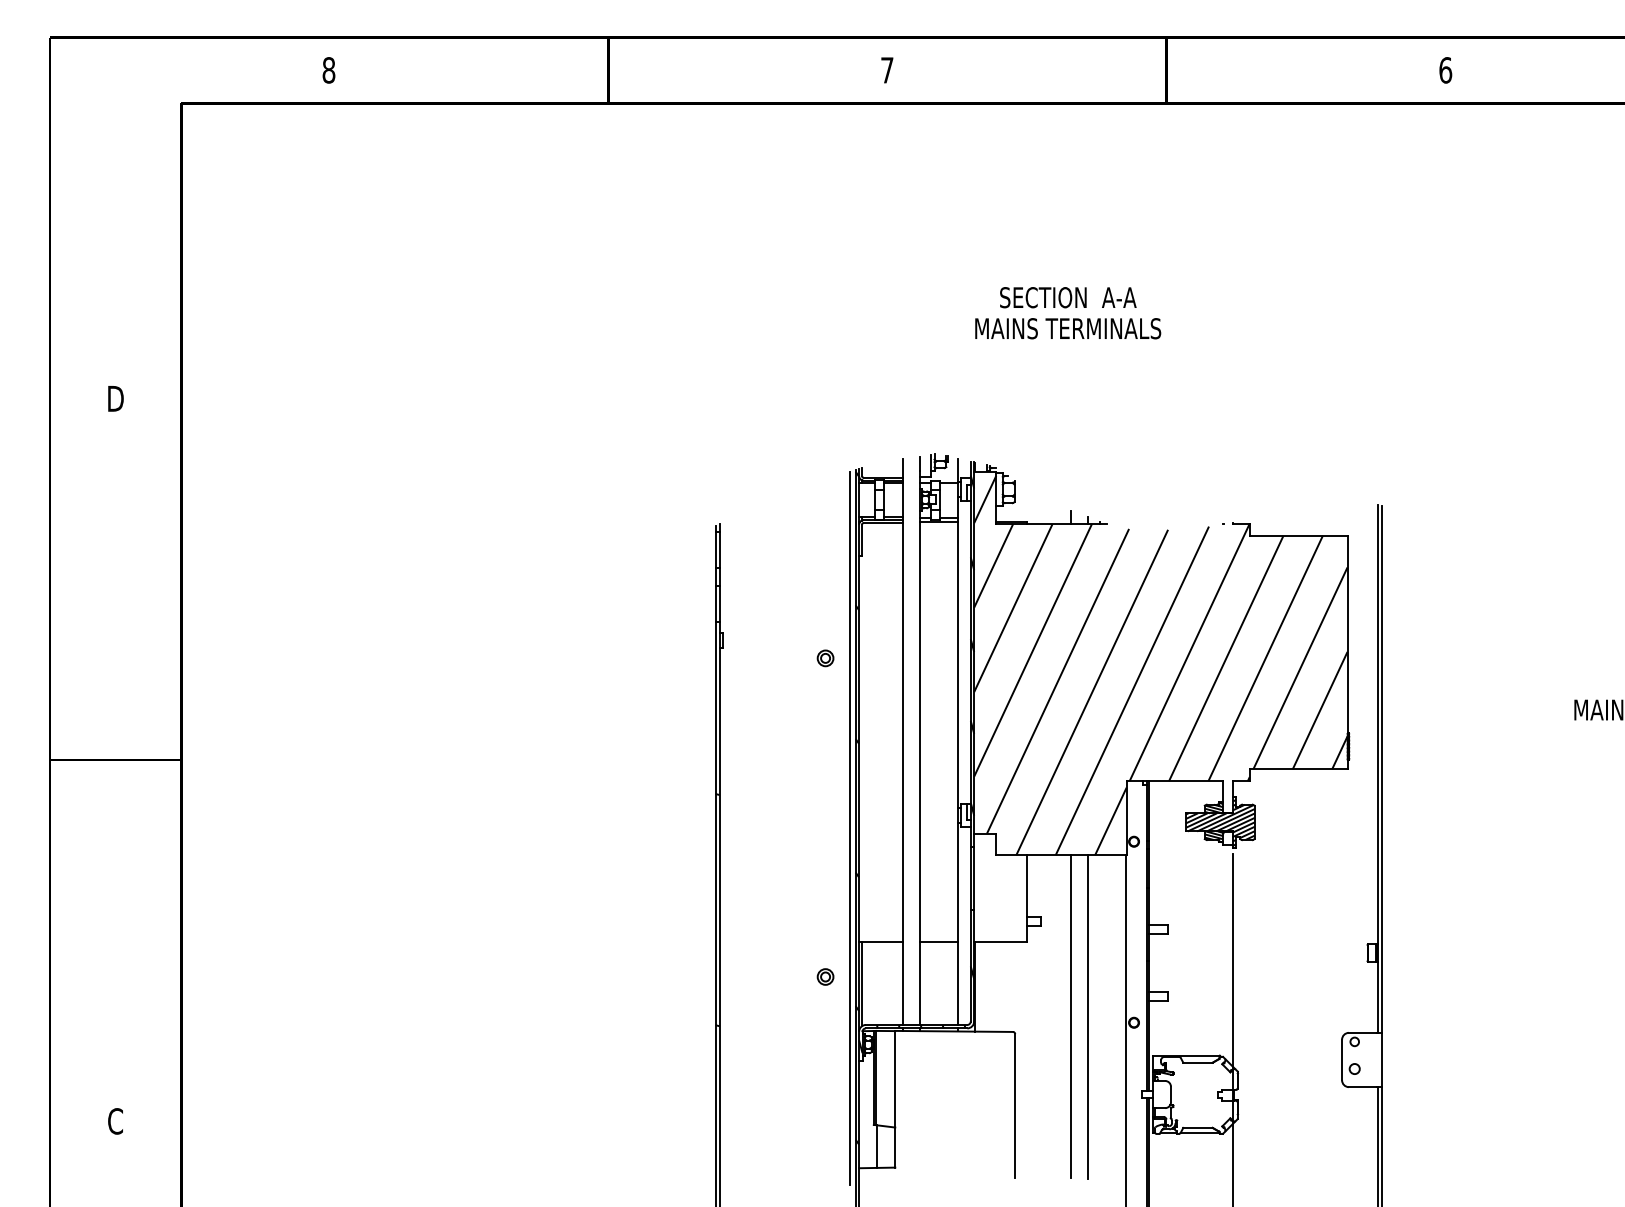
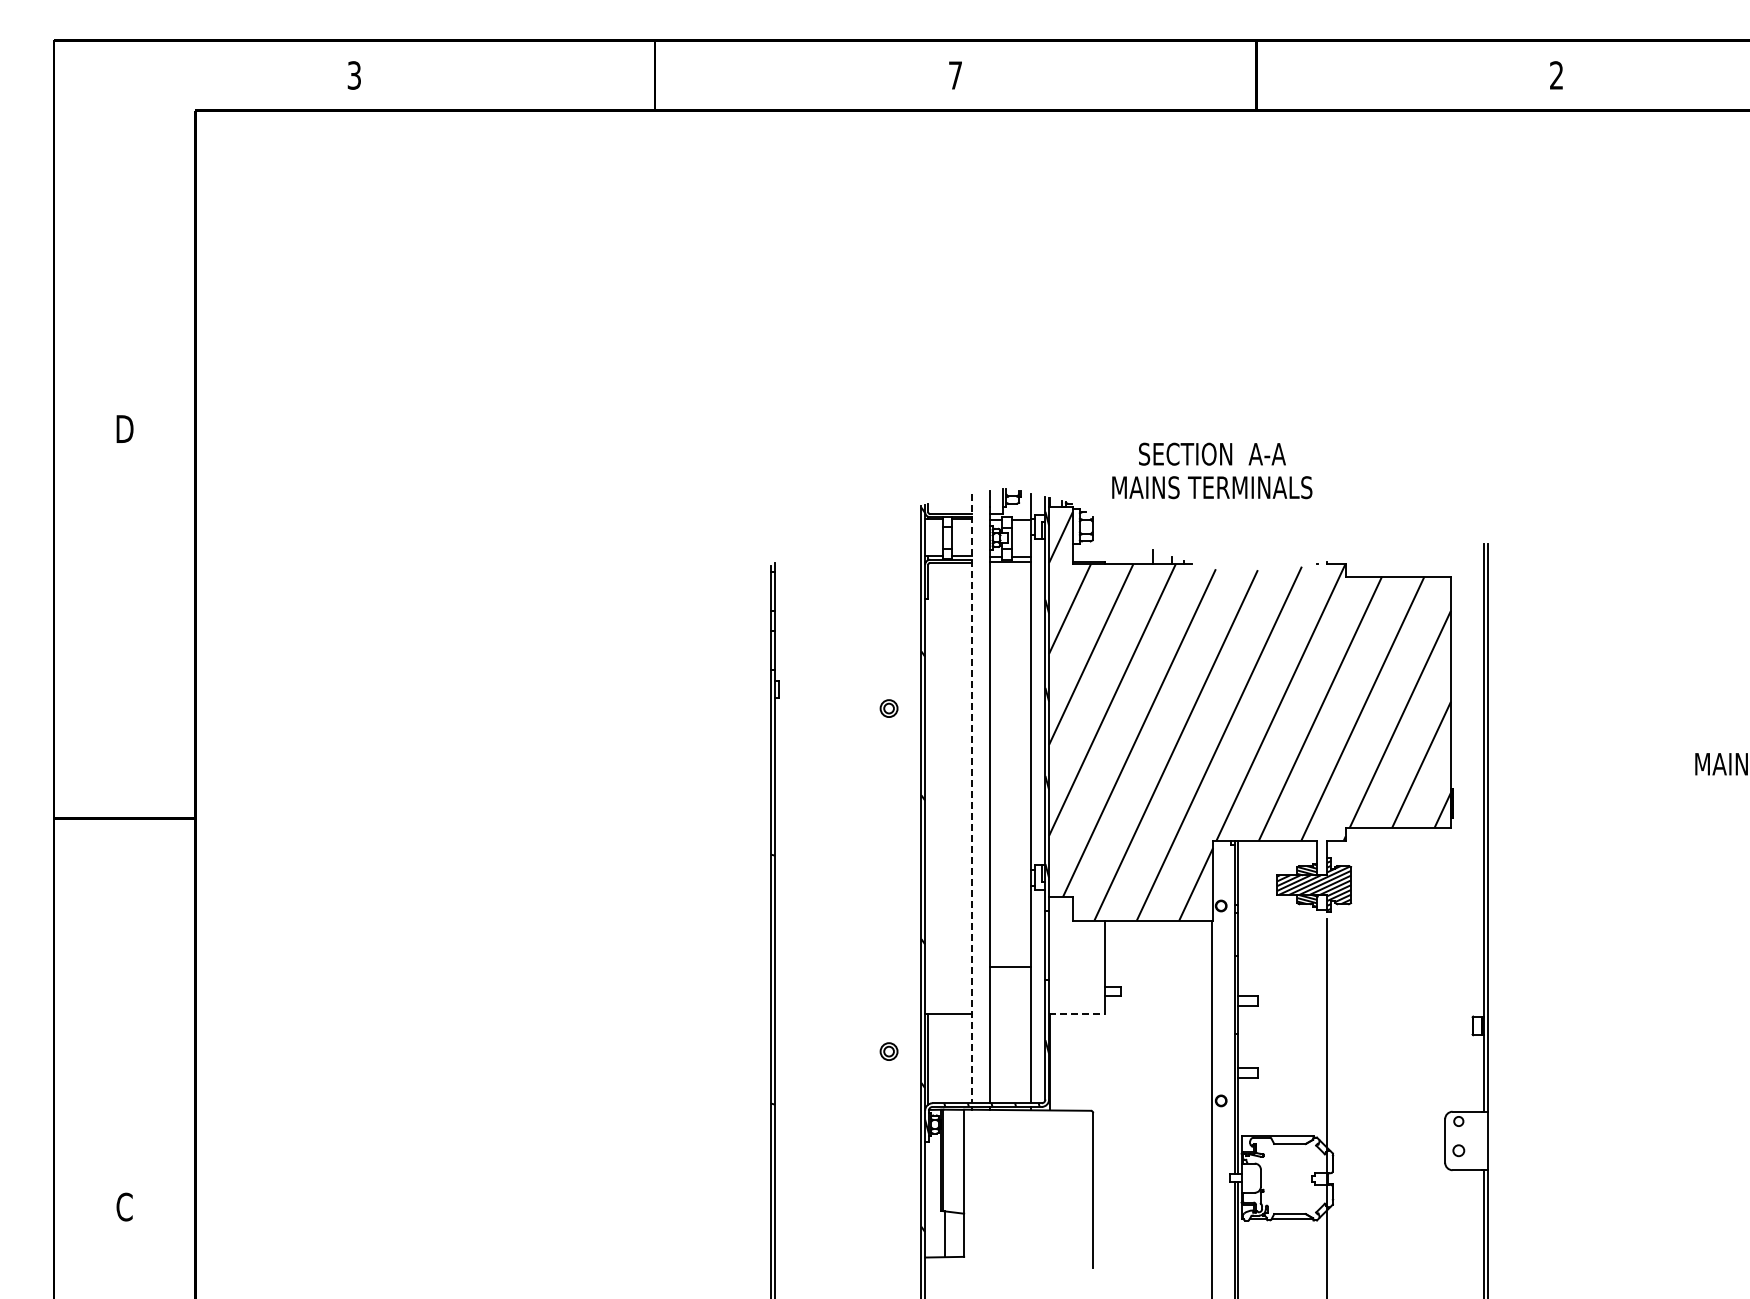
text: (329, 70) -> (354, 75), 8 -> 3
text: (1445, 70) -> (1556, 75), 6 -> 2
text: (1068, 312) -> (1212, 470), moved
line: (902, 742) -> (971, 799), solid -> dashed
line: (850, 828) -> (915, 891), removed
line: (938, 942) -> (1010, 967), moved
line: (1000, 942) -> (1077, 1014), solid -> dashed
line: (1071, 1016) -> (1153, 1094), removed
line: (1087, 1016) -> (1171, 1094), removed

